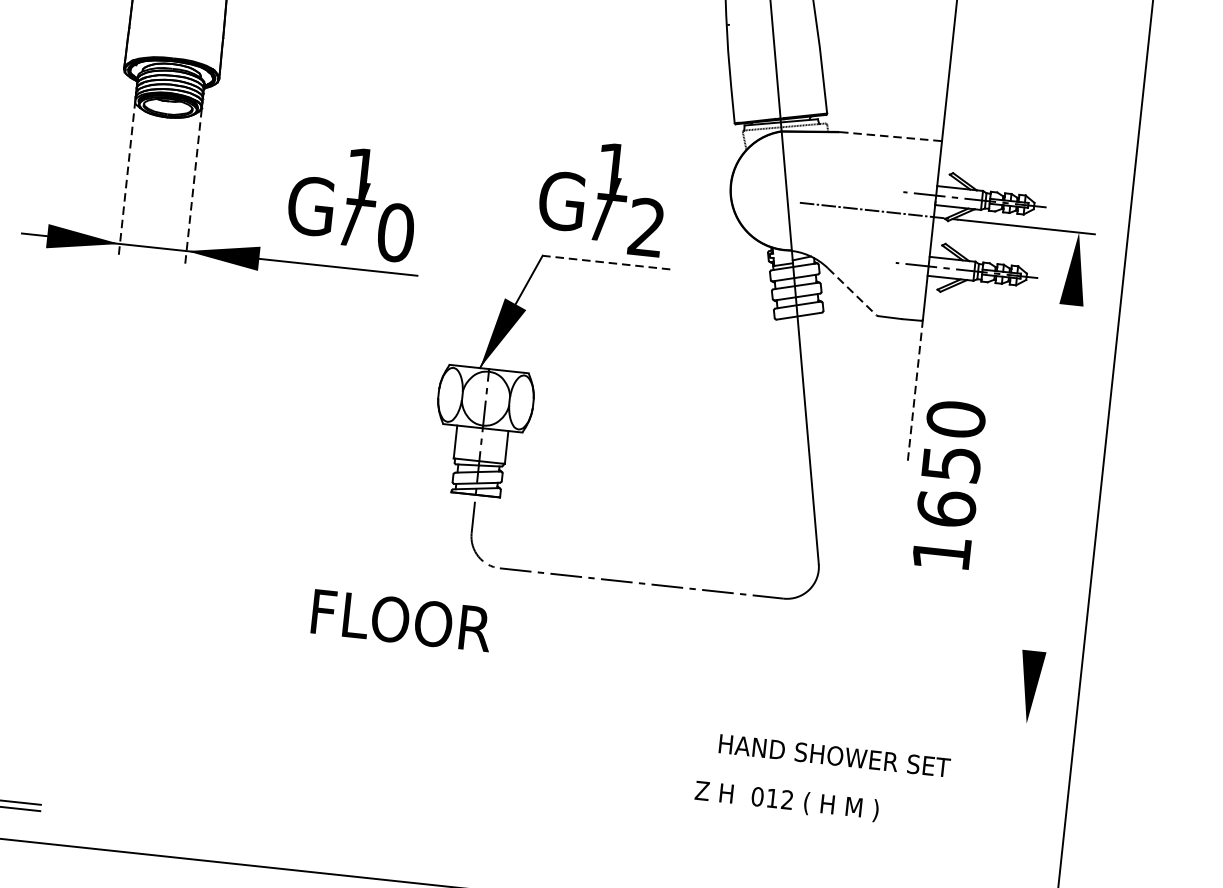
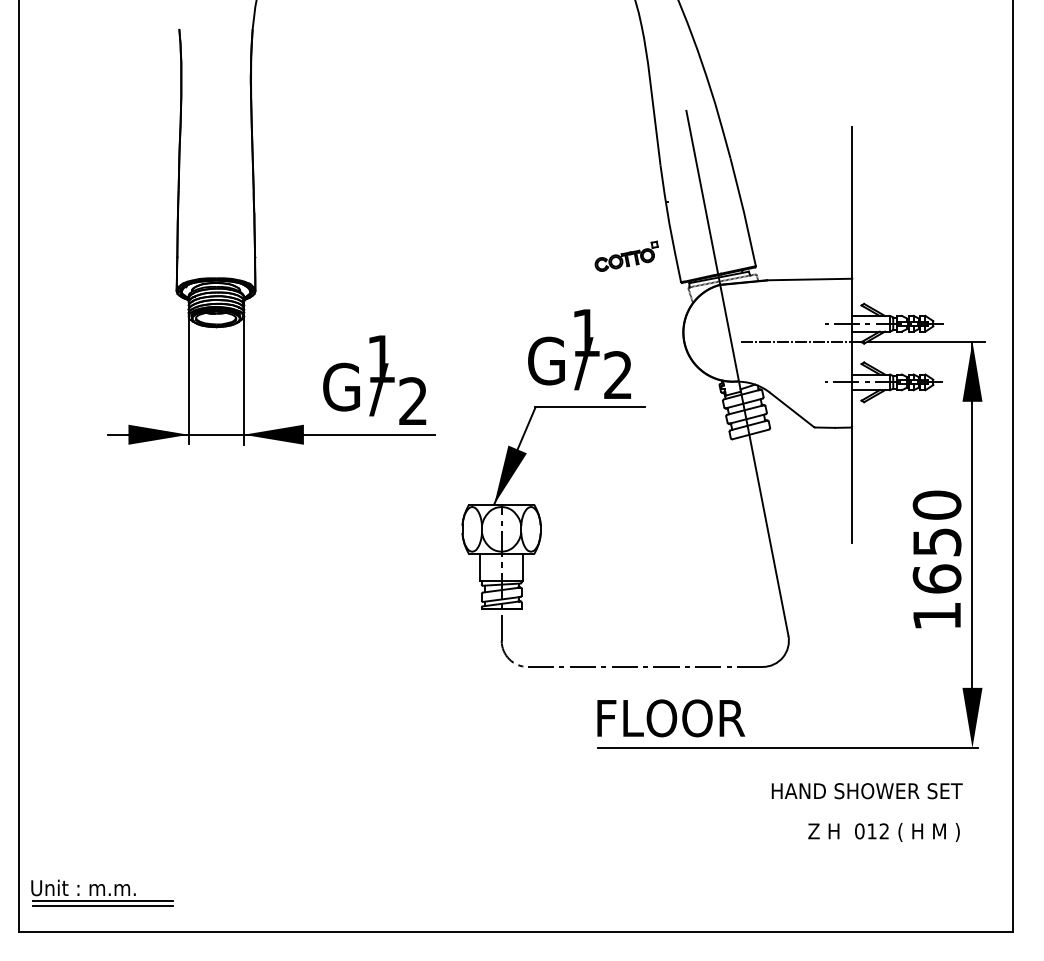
part: (672, 83) -> (626, 255), added
line: (891, 136) -> (810, 279), dashed -> solid
line: (126, 178) -> (188, 380), dashed -> solid
line: (193, 185) -> (243, 380), dashed -> solid
text: (396, 232) -> (413, 401), 0 -> 2
line: (607, 262) -> (589, 407), dashed -> solid
line: (851, 291) -> (791, 409), dashed -> solid
line: (915, 389) -> (852, 484), dashed -> solid
line: (1056, 448) -> (972, 520), added
text: (948, 484) -> (936, 559), moved
text: (402, 620) -> (671, 718), moved
line: (803, 700) -> (787, 748), added
text: (833, 756) -> (866, 791), moved
text: (786, 801) -> (883, 832), moved

